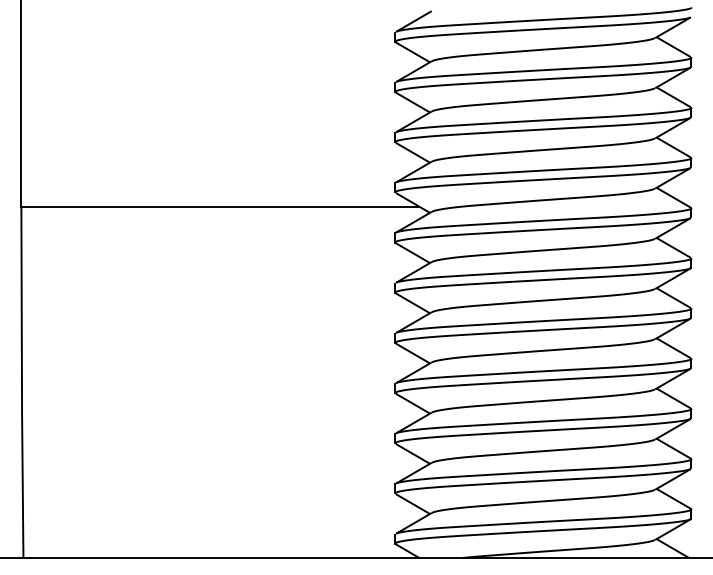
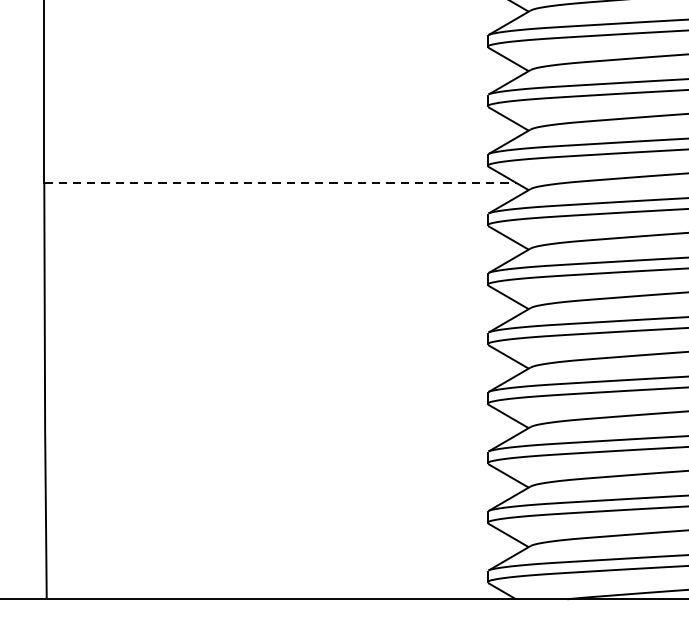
line: (220, 206) -> (280, 182), solid -> dashed

